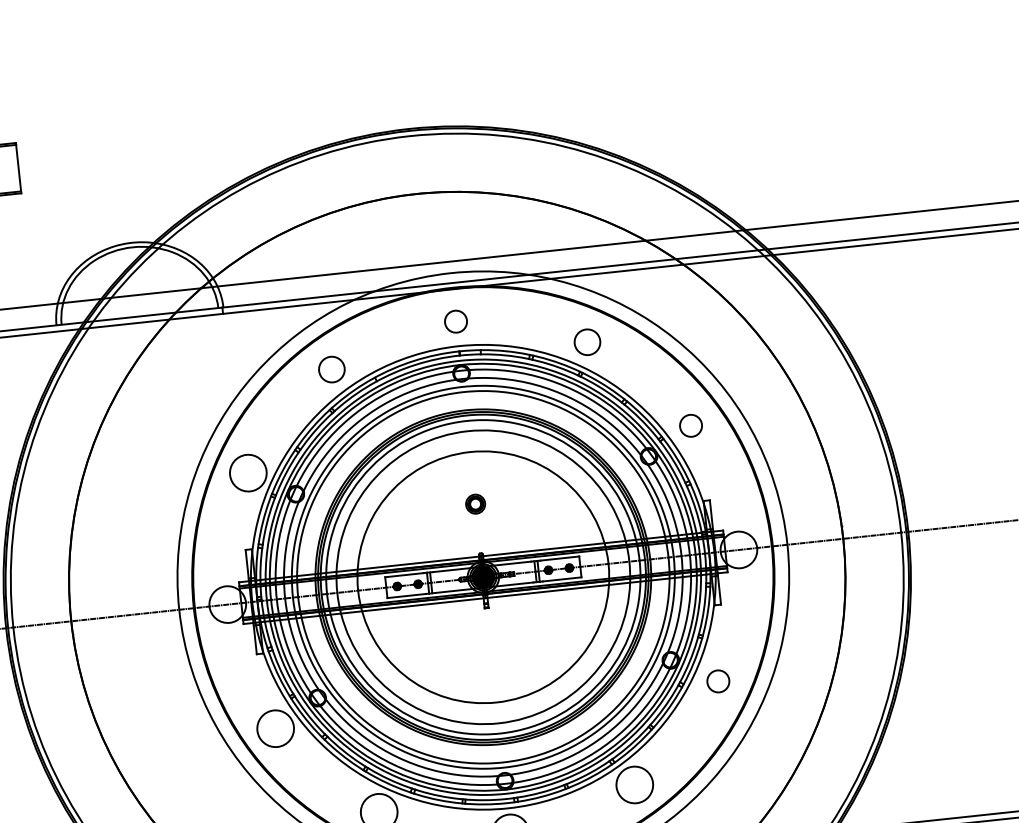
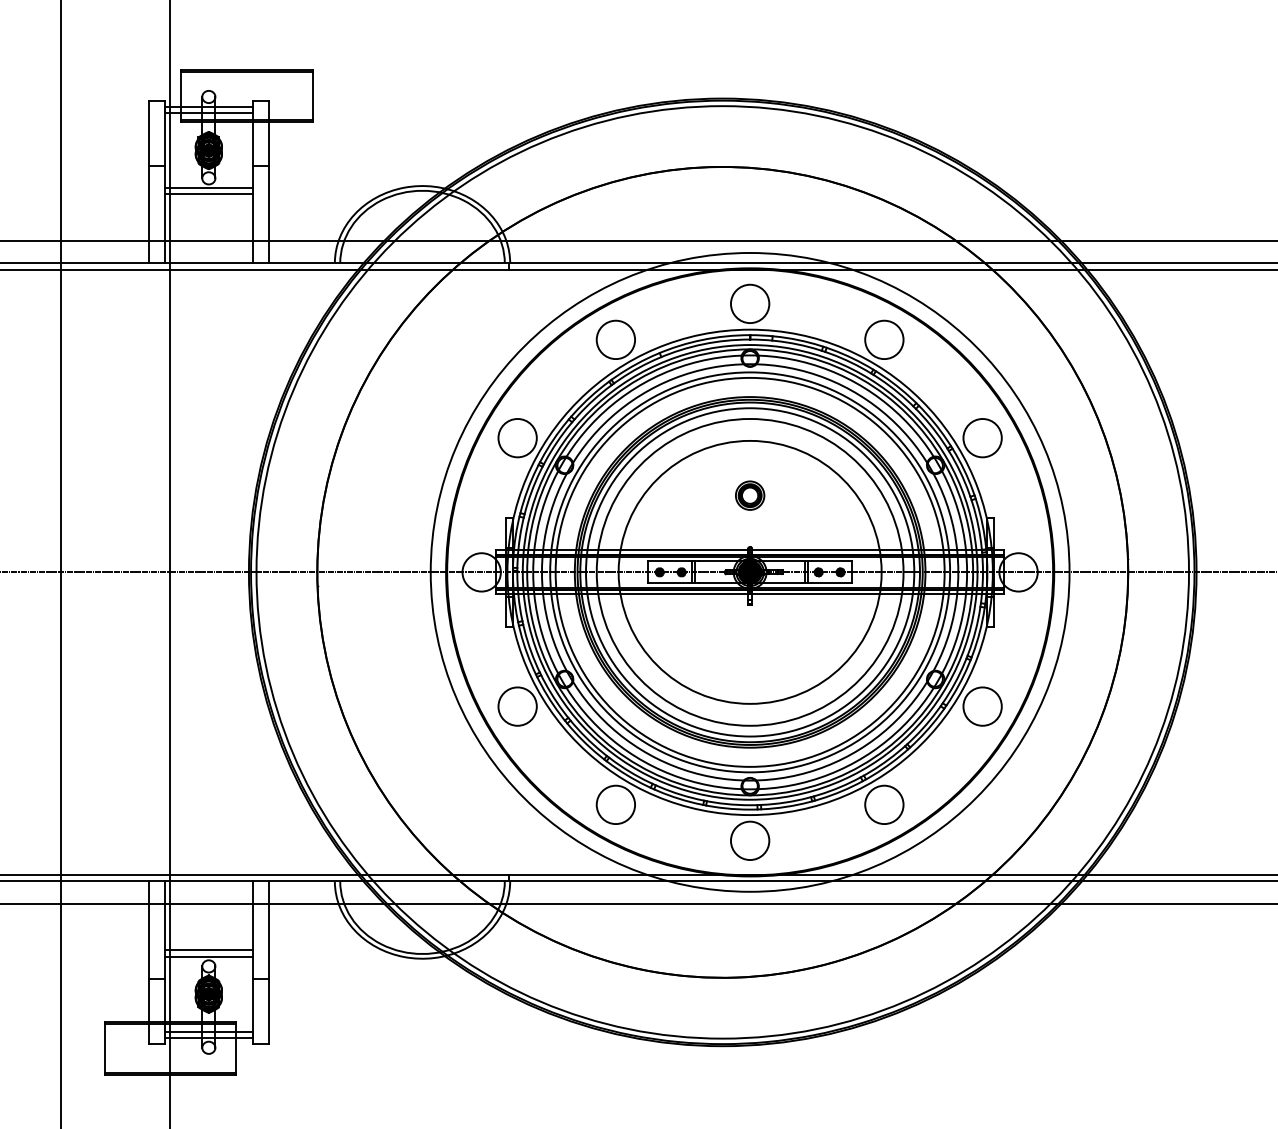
circle: (455, 321) -> (749, 303), size x1.67
circle: (587, 341) -> (884, 339), size x1.43
circle: (331, 369) -> (615, 339), size x1.43
circle: (690, 425) -> (982, 437), size x1.67
part: (475, 504) -> (750, 495), size x1.43
circle: (718, 681) -> (982, 706), size x1.67

